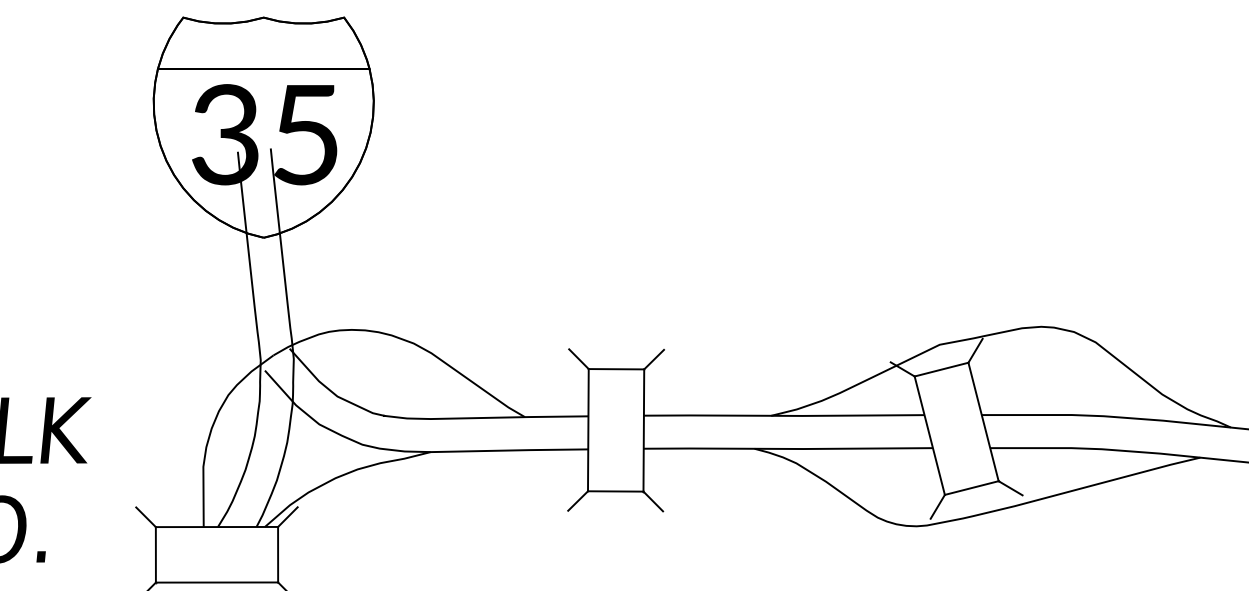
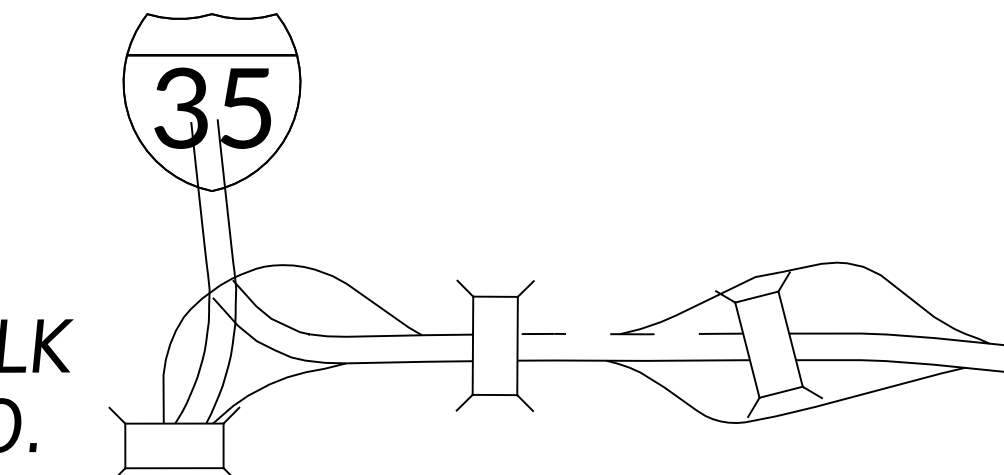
line: (783, 415) -> (629, 333), solid -> dashed

